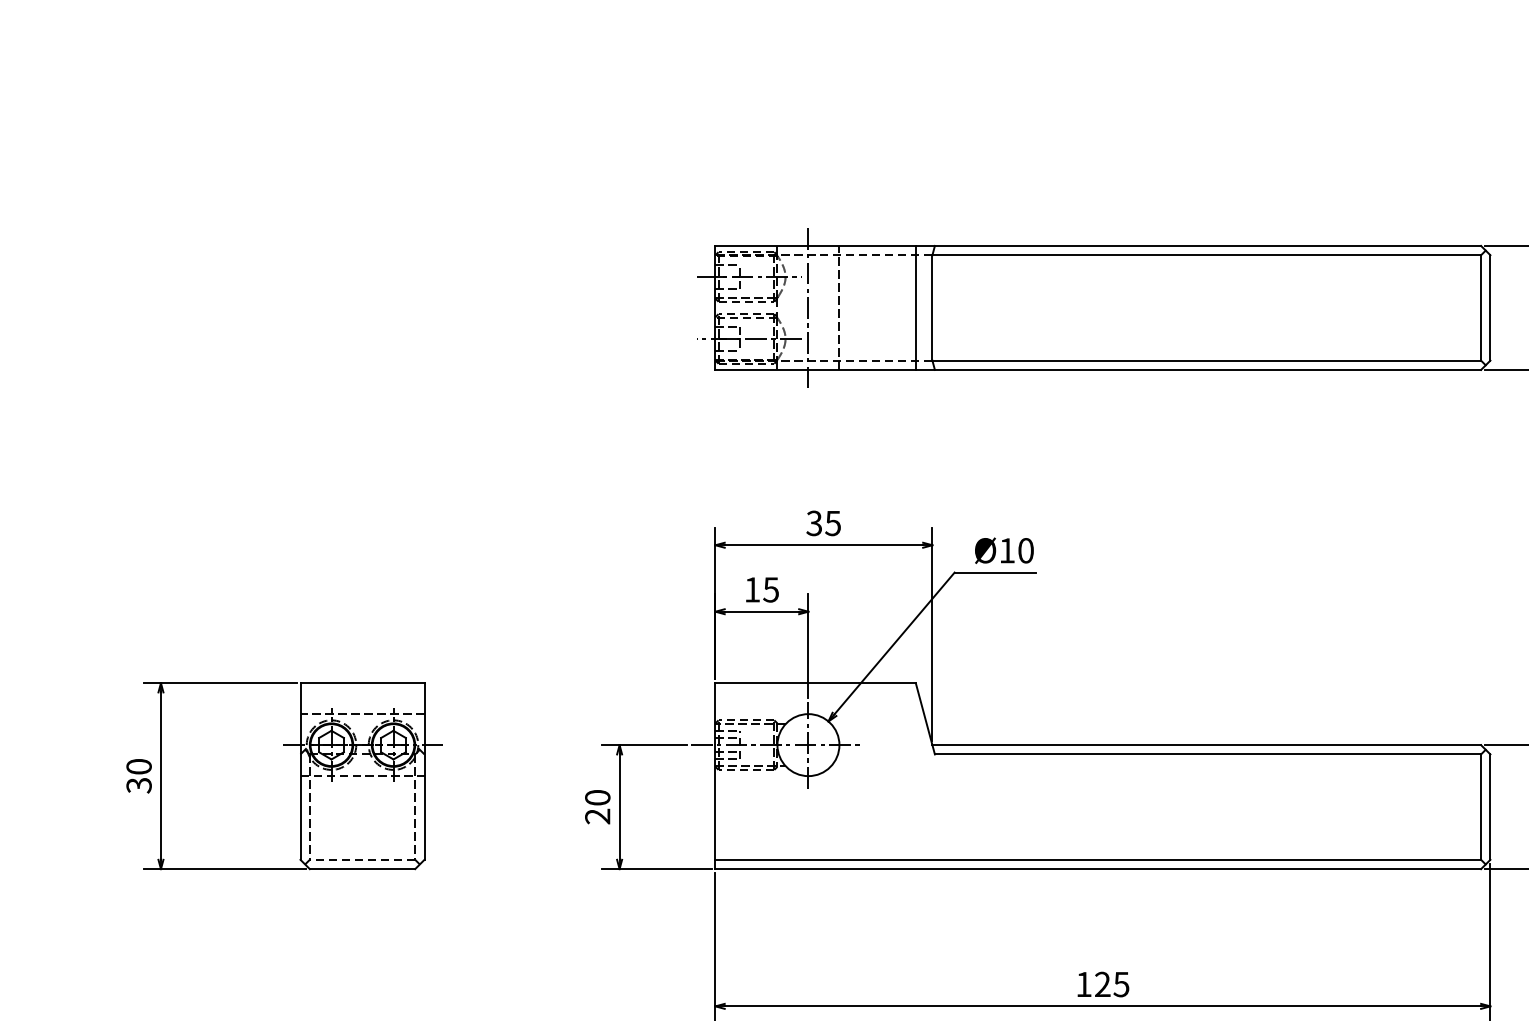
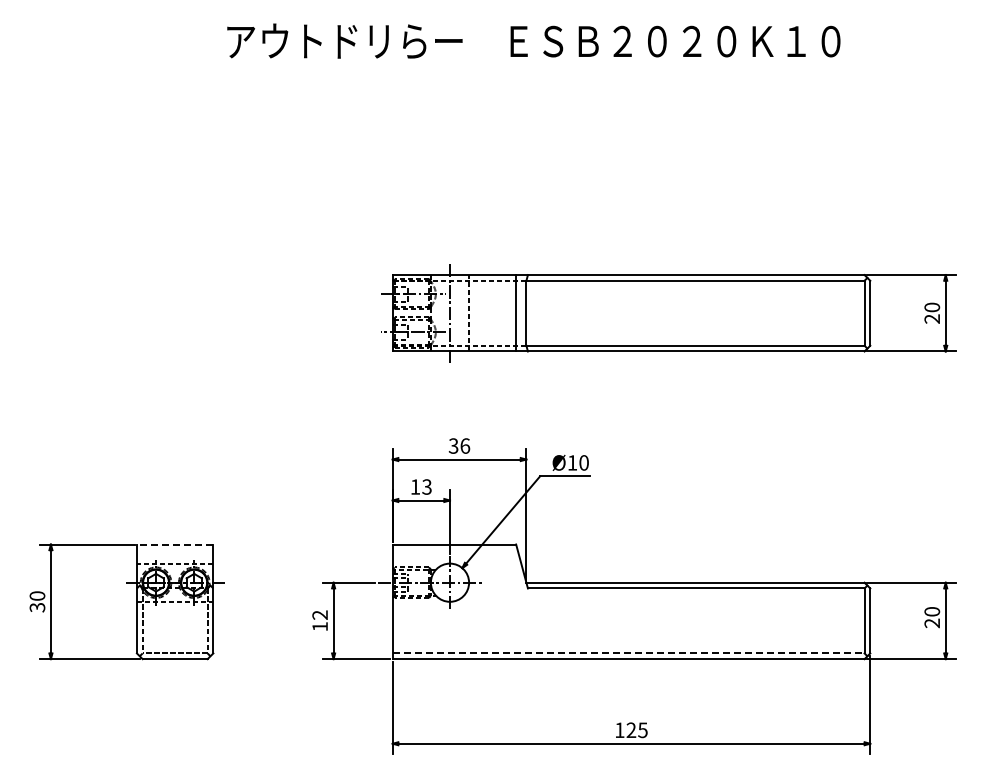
text: (833, 522) -> (465, 445), 35 -> 36
text: (770, 588) -> (426, 486), 15 -> 13
line: (361, 683) -> (174, 544), solid -> dashed
text: (596, 806) -> (319, 620), 20 -> 12
line: (1098, 859) -> (628, 653), solid -> dashed

